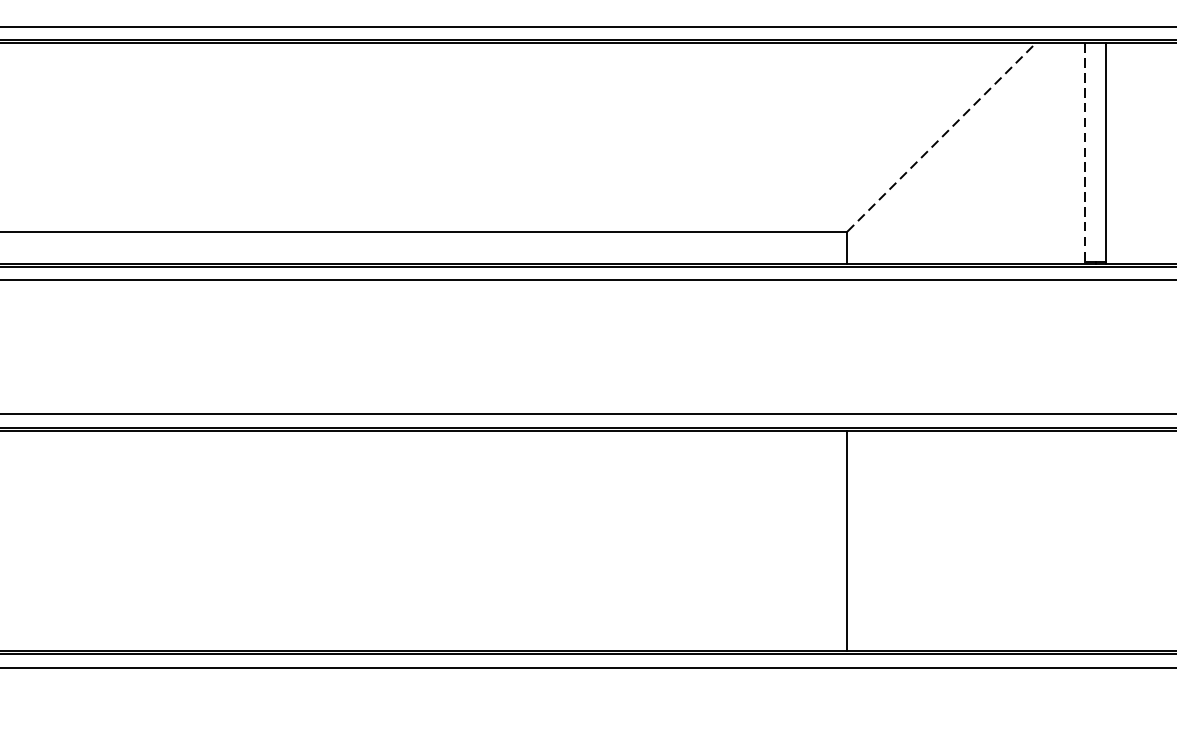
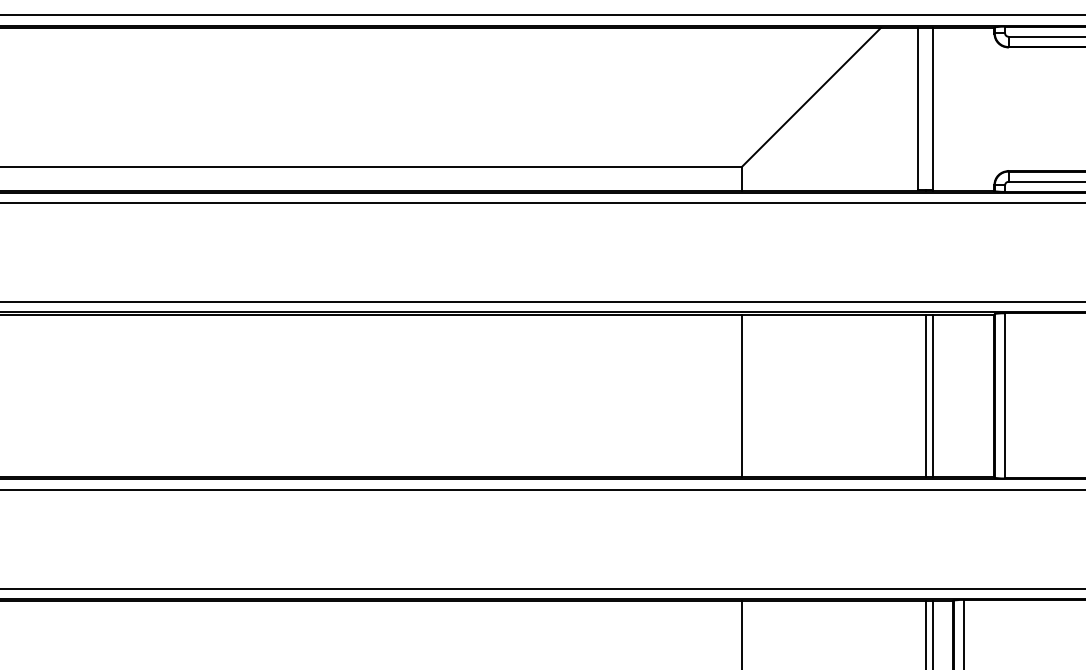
line: (941, 137) -> (811, 97), dashed -> solid
line: (1085, 152) -> (917, 108), dashed -> solid
line: (1095, 540) -> (925, 395), added
line: (1105, 540) -> (932, 395), added

